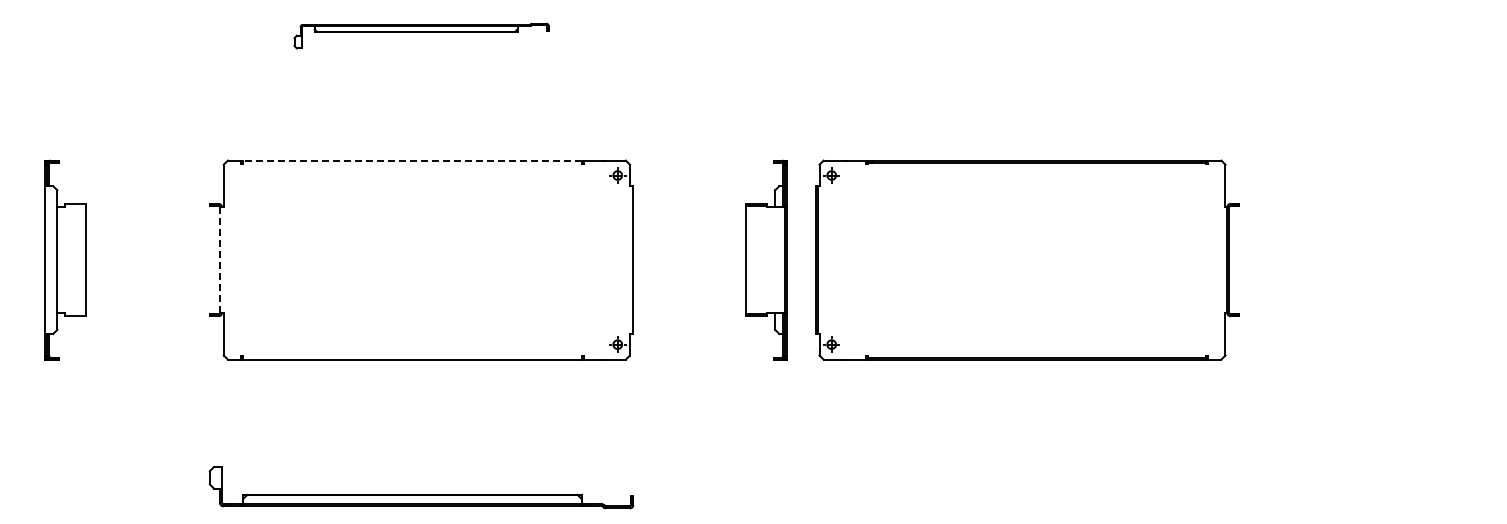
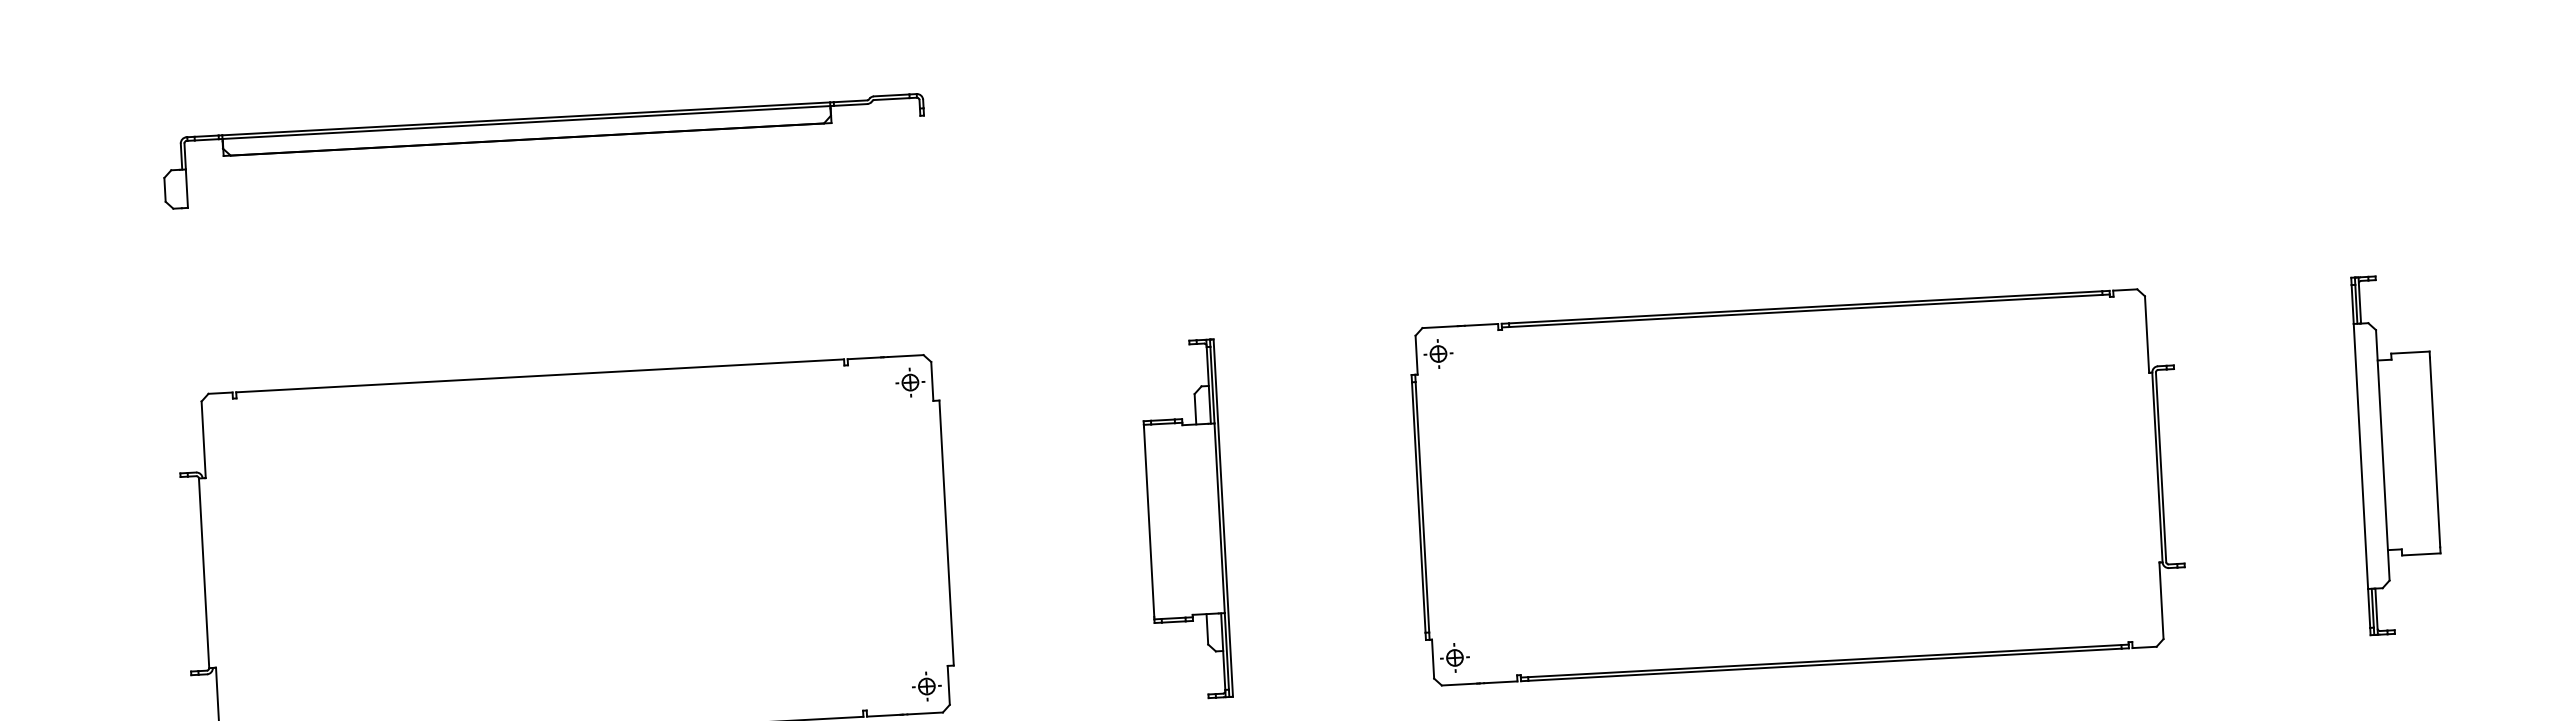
part: (421, 35) -> (544, 150), size x1.67
line: (411, 160) -> (538, 375), dashed -> solid
part: (1027, 259) -> (1798, 485), moved
part: (1441, 259) -> (2398, 453), added
line: (220, 260) -> (204, 573), dashed -> solid

